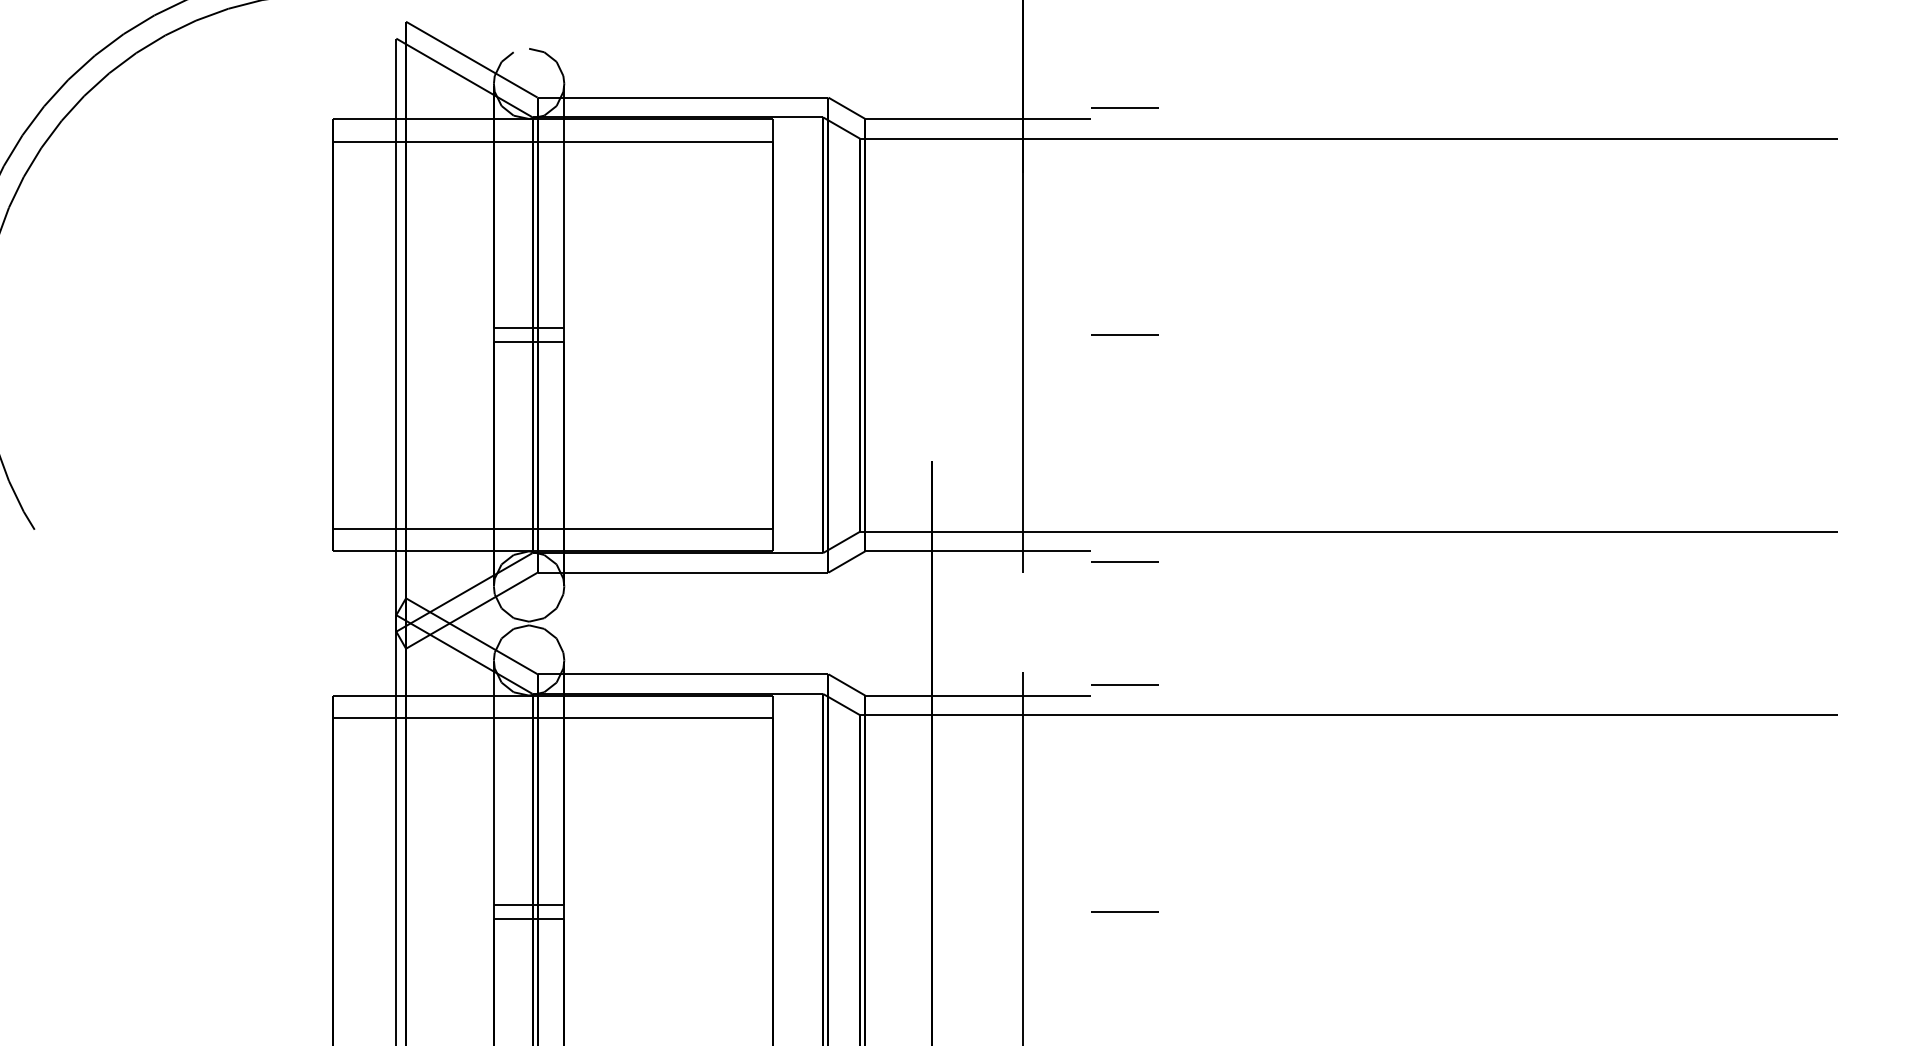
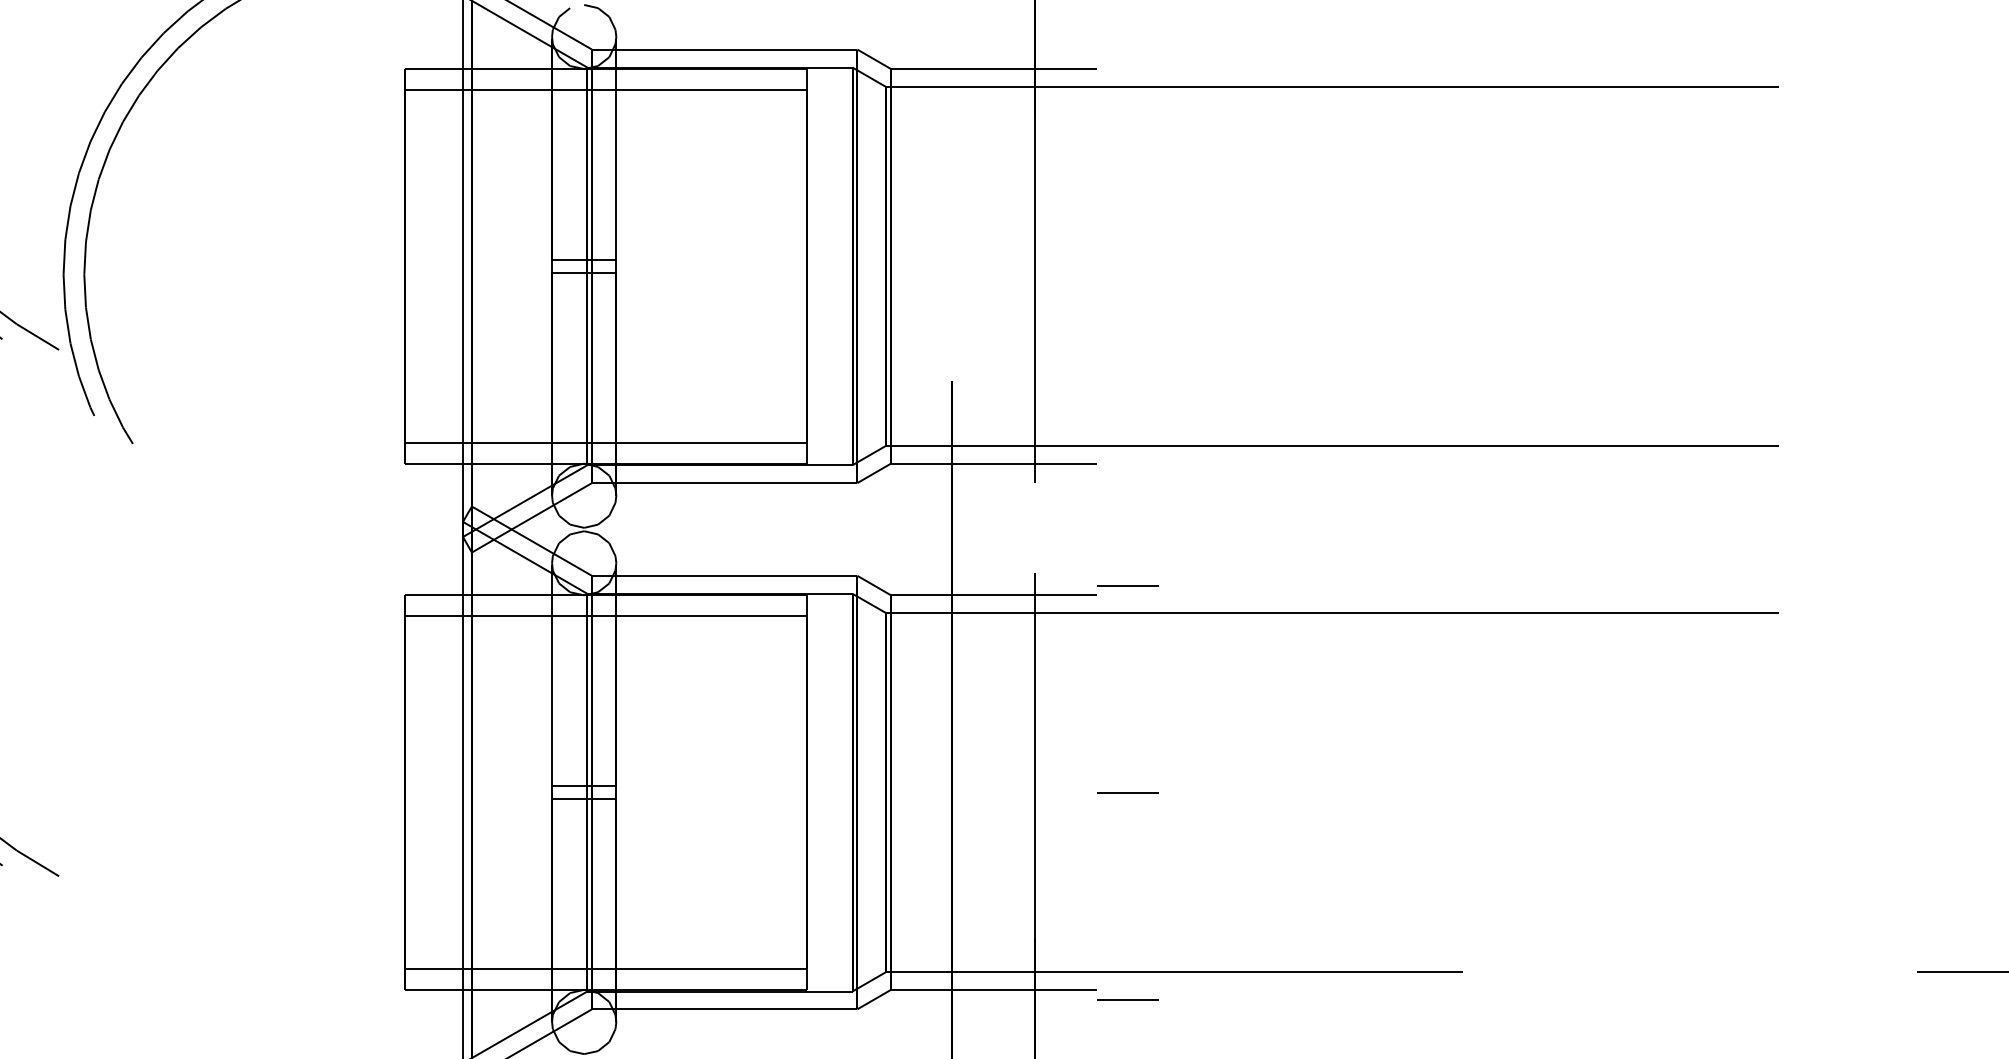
line: (1124, 107) -> (1127, 58), removed
line: (1124, 334) -> (1127, 265), removed
line: (1124, 562) -> (1127, 473), removed

